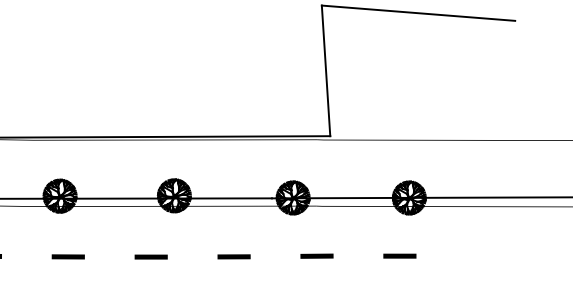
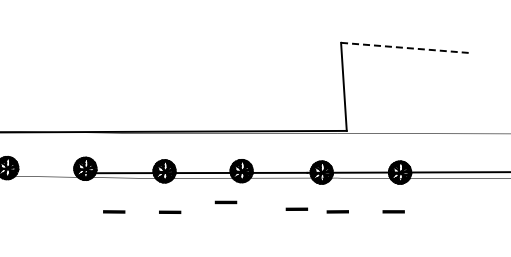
line: (418, 13) -> (406, 48), solid -> dashed
line: (233, 255) -> (296, 208), moved
line: (150, 257) -> (225, 202), moved

